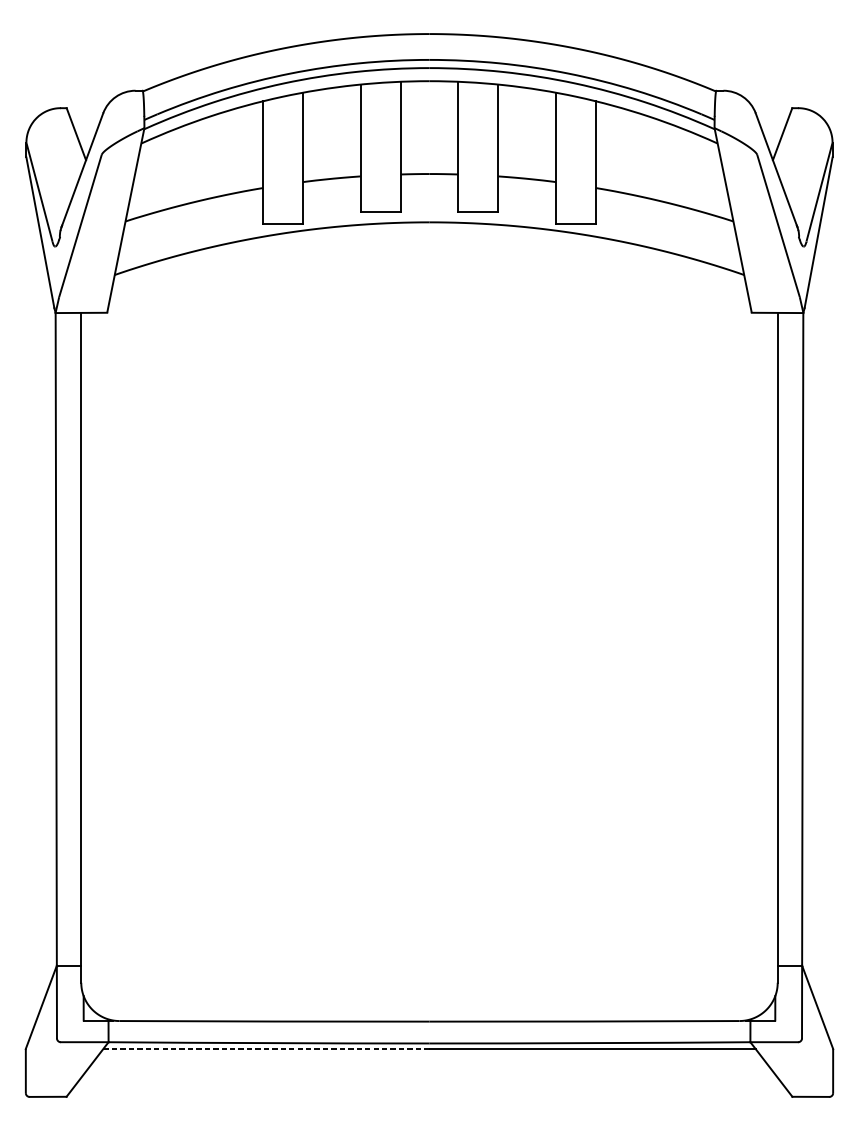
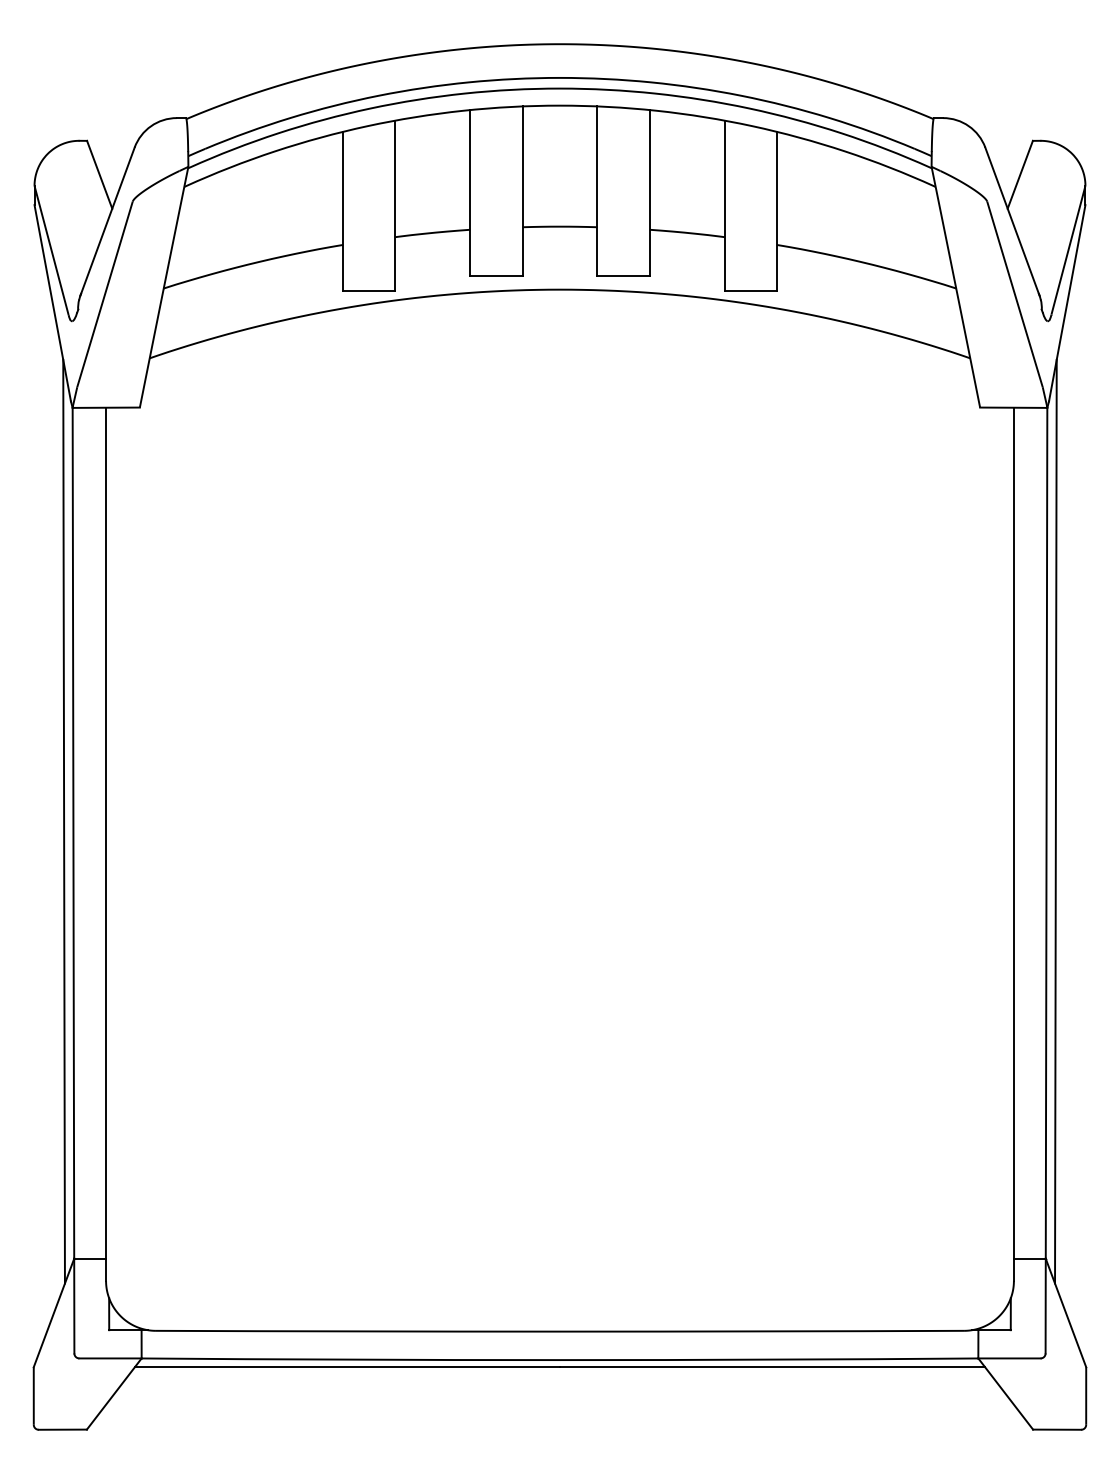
line: (48, 630) -> (63, 821), added
line: (809, 630) -> (1055, 821), added
line: (266, 1049) -> (347, 1367), dashed -> solid

